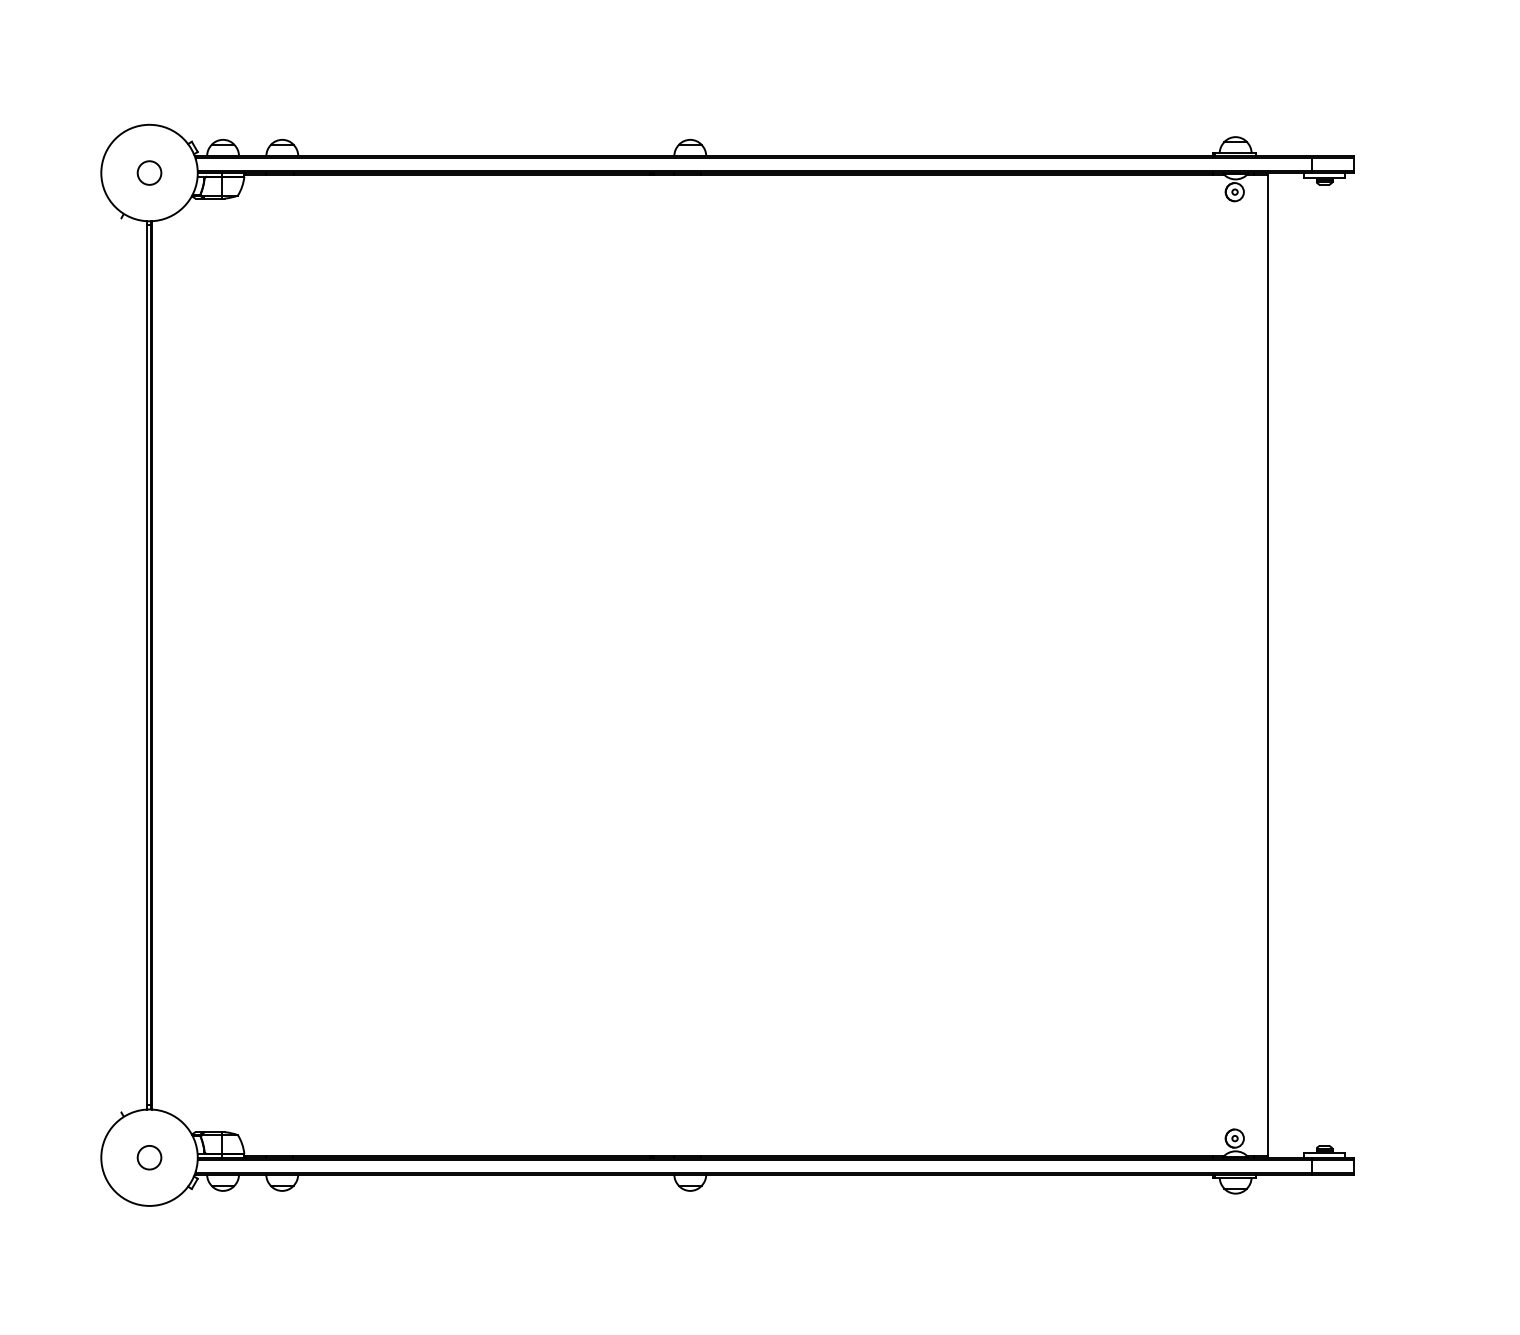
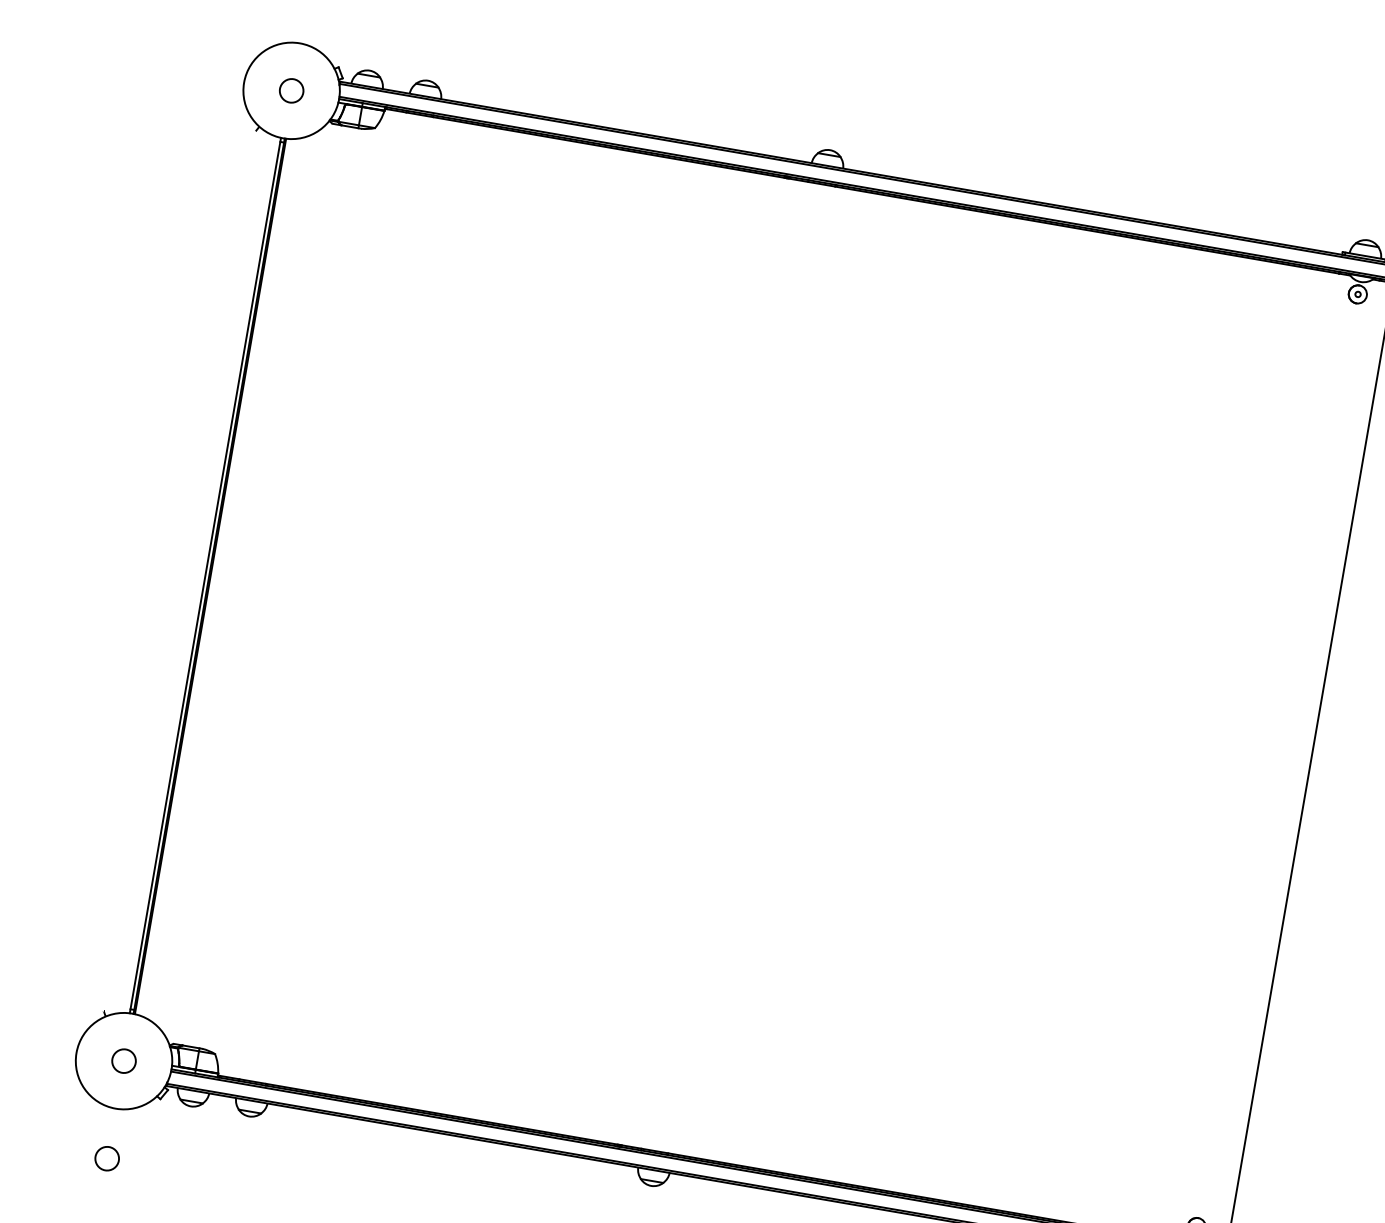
circle: (149, 1256) -> (107, 1158), added

